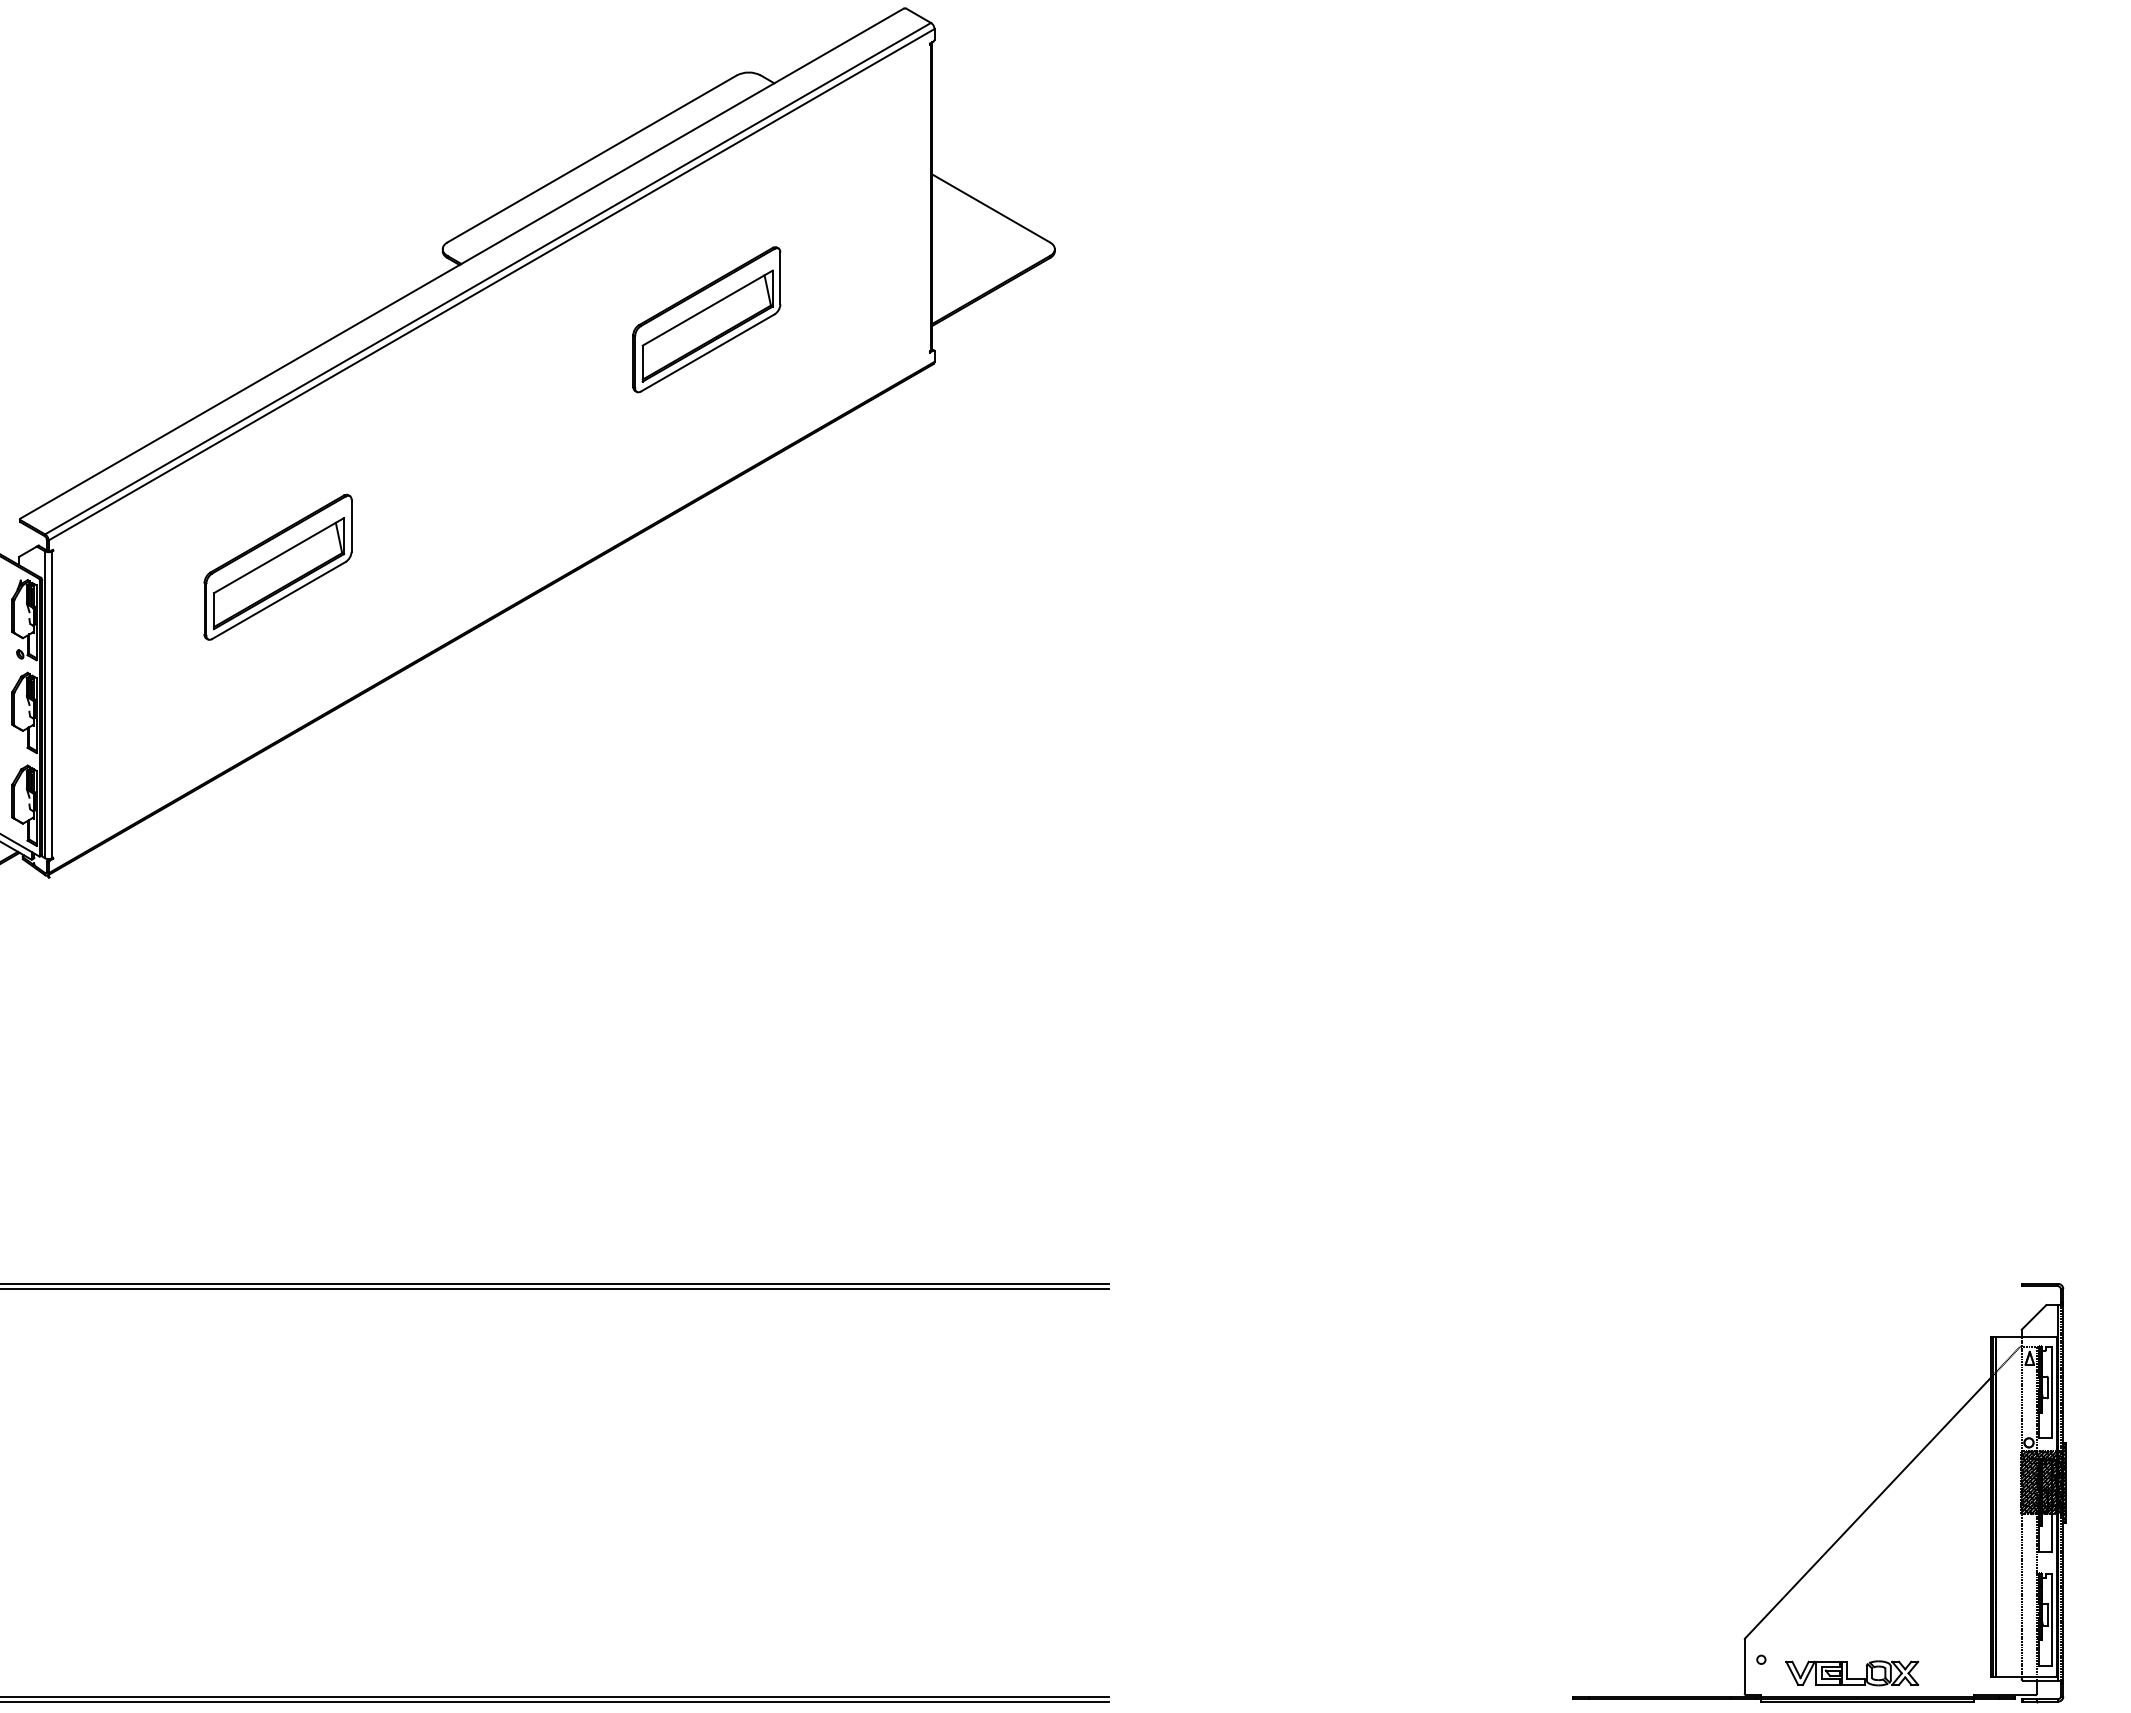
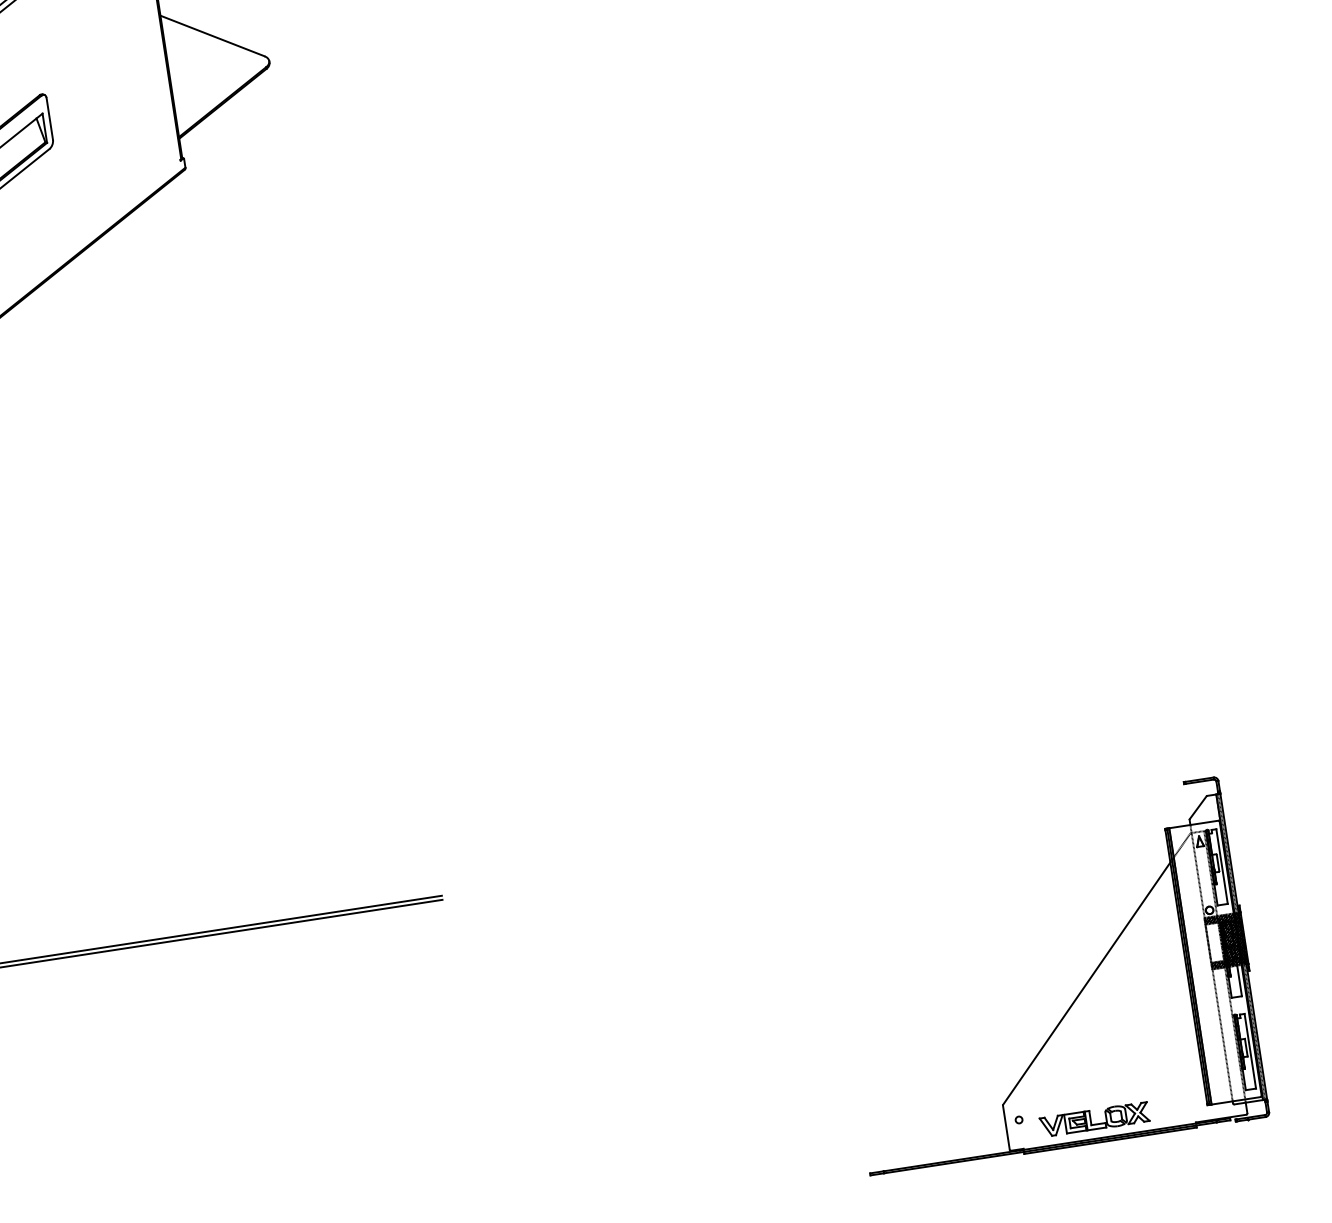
hatch: (2029, 1482) -> (1215, 942), removed

